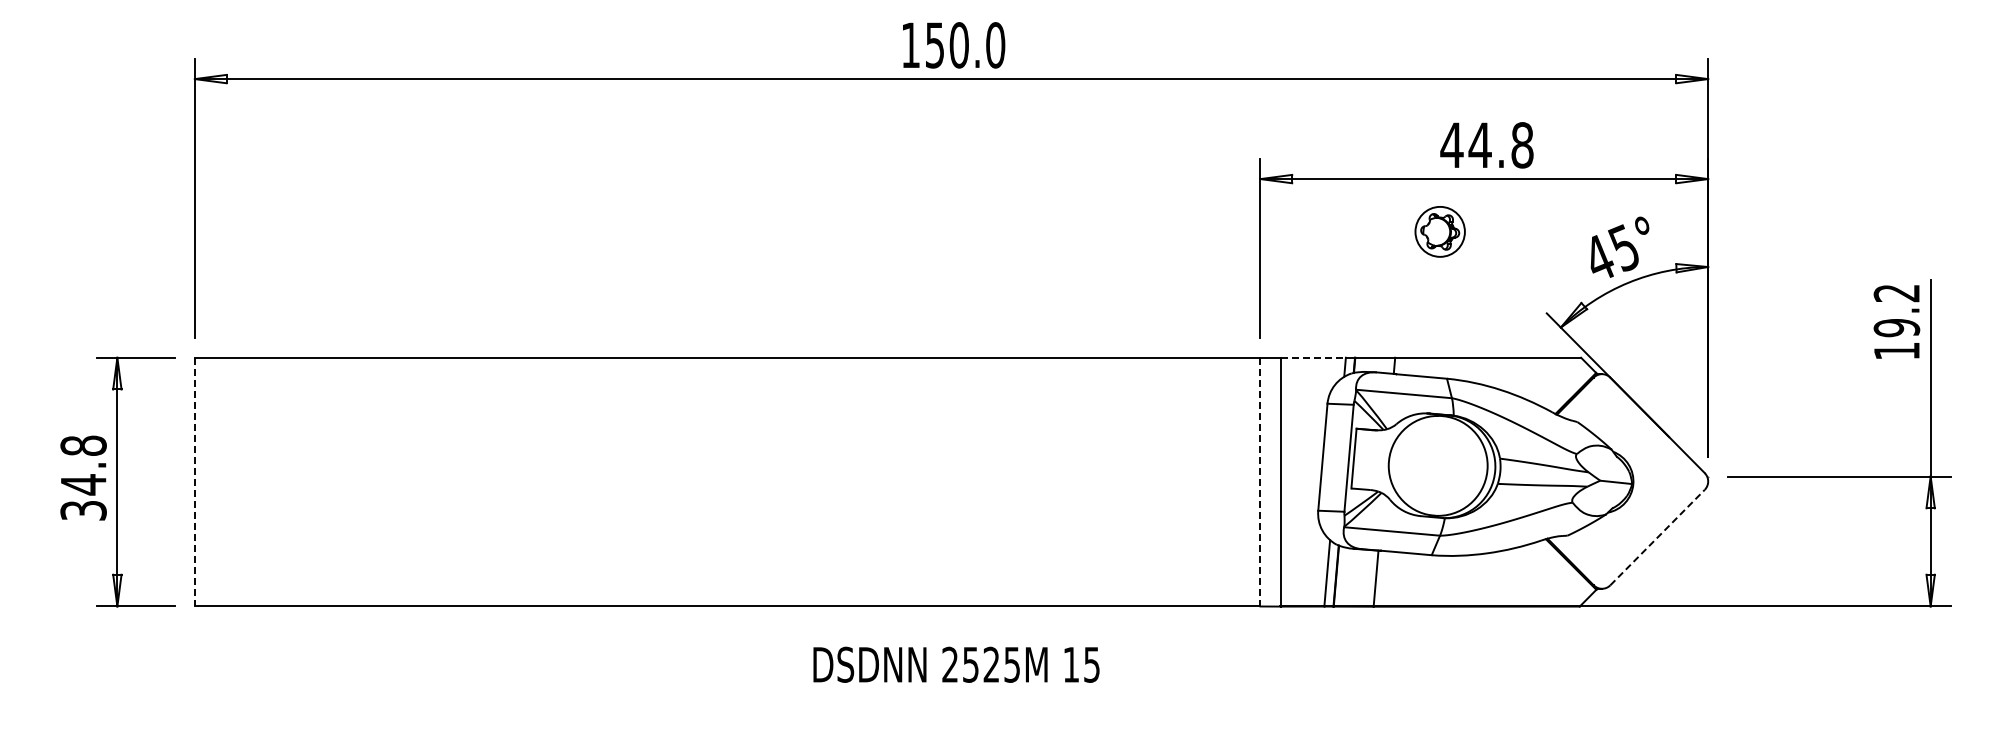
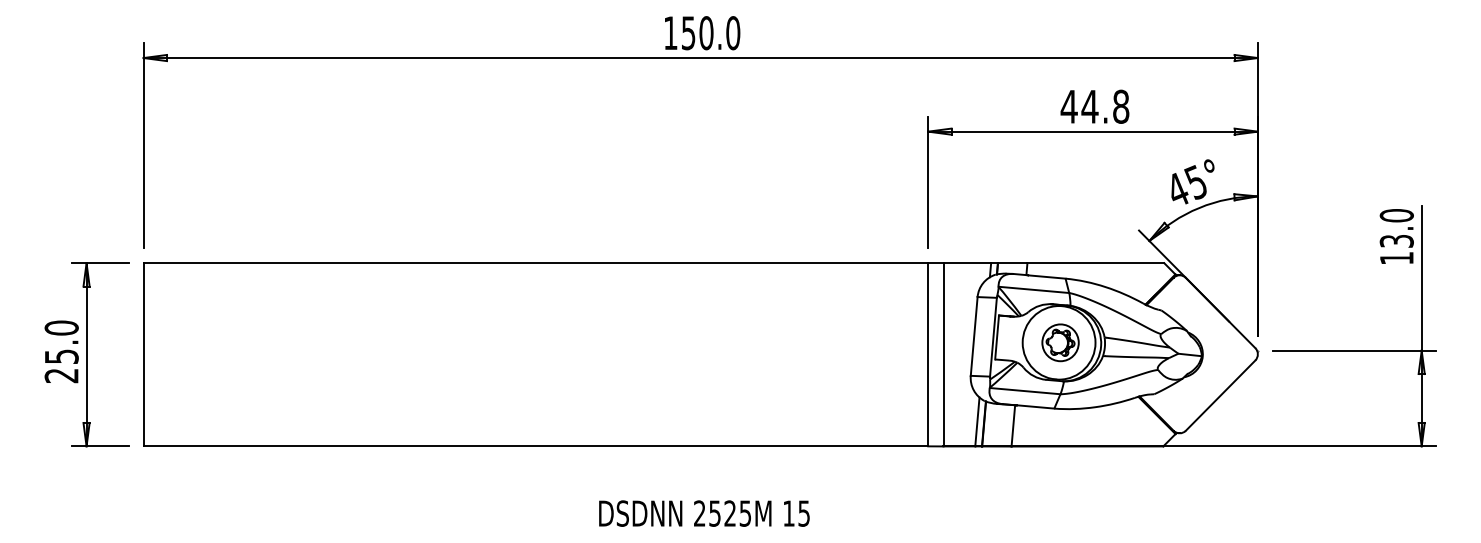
part: (1439, 231) -> (1060, 342), moved
text: (1896, 310) -> (1396, 228), 19.2 -> 13.0
line: (1314, 357) -> (968, 263), dashed -> solid
text: (83, 477) -> (61, 351), 34.8 -> 25.0
line: (194, 482) -> (143, 355), dashed -> solid
line: (1260, 482) -> (928, 355), dashed -> solid
line: (1657, 537) -> (1220, 395), dashed -> solid
text: (956, 664) -> (704, 513), moved

